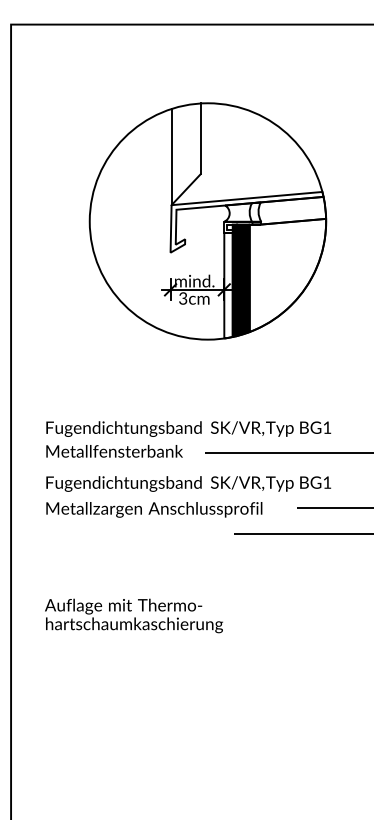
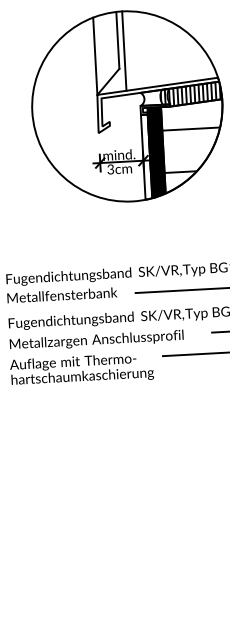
line: (207, 152) -> (123, 51), added
hatch: (287, 210) -> (190, 94), added
hatch: (285, 279) -> (192, 149), added
text: (133, 615) -> (81, 369), moved

